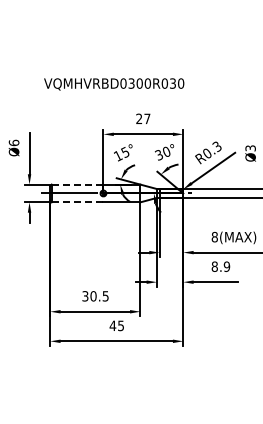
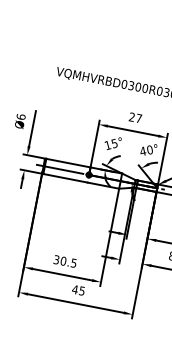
text: (158, 154) -> (142, 150), 30° -> 40°
line: (77, 184) -> (68, 163), dashed -> solid
line: (77, 202) -> (65, 178), dashed -> solid

